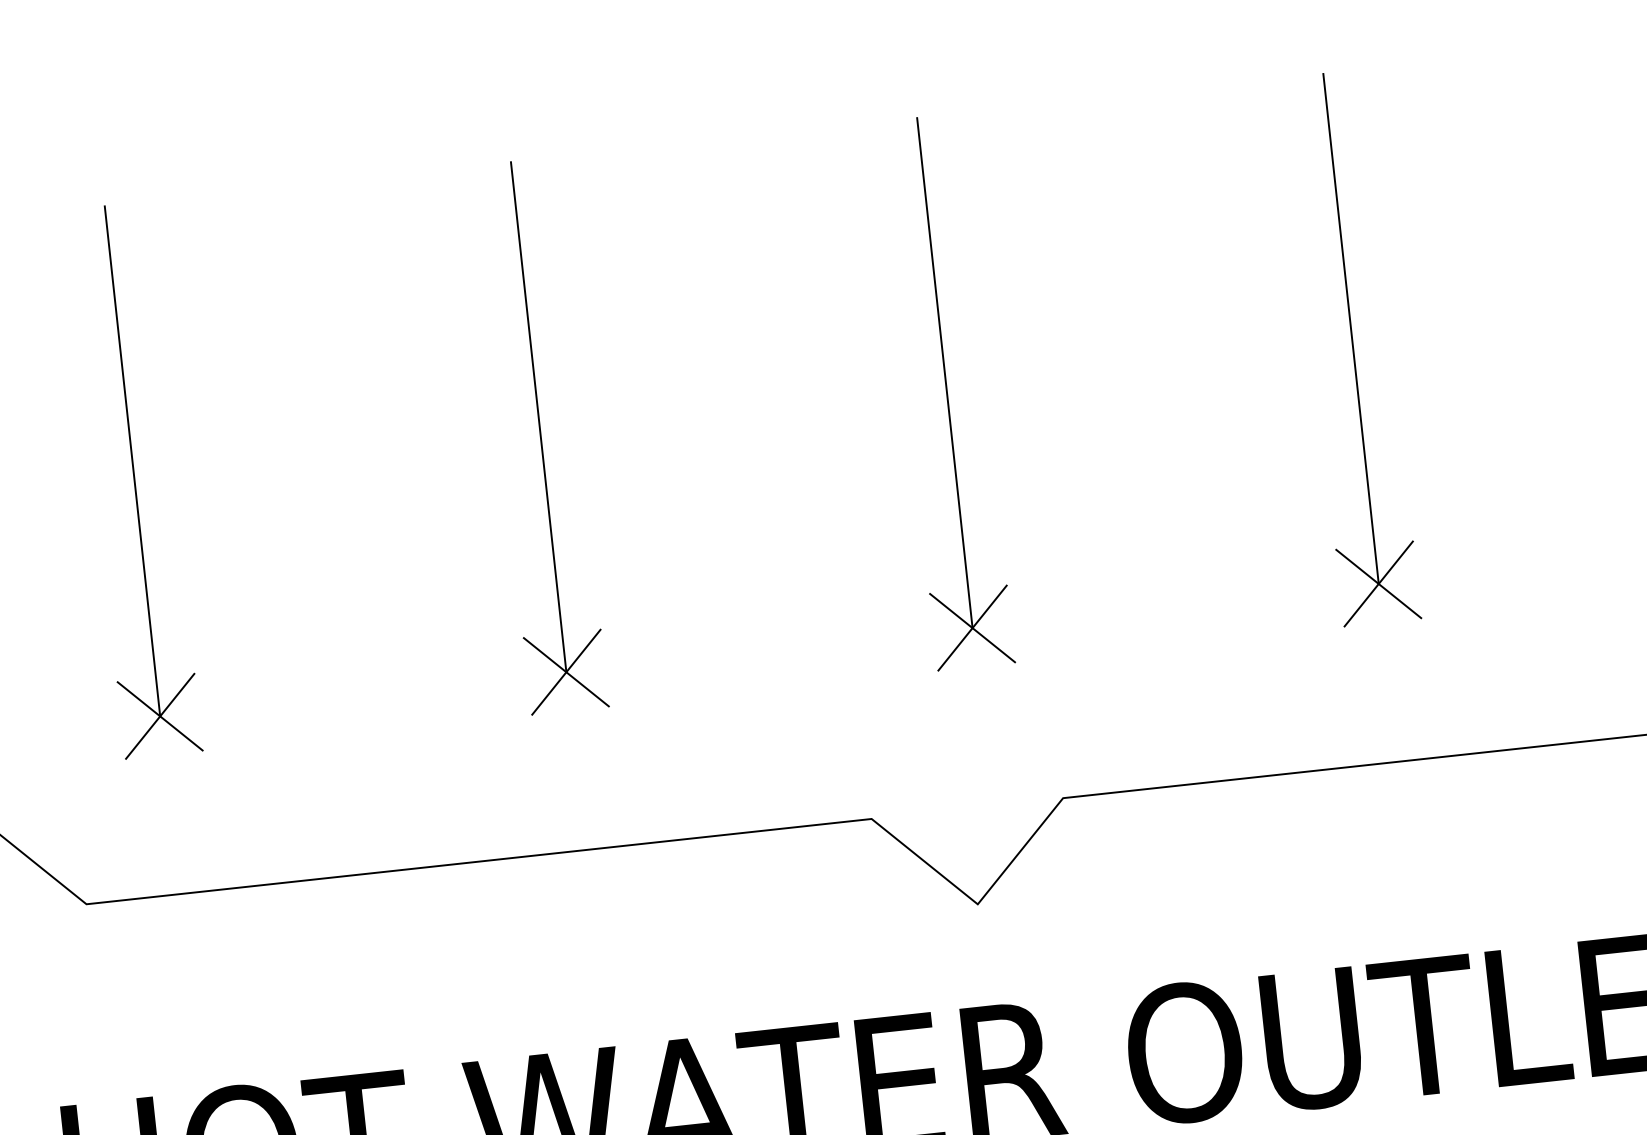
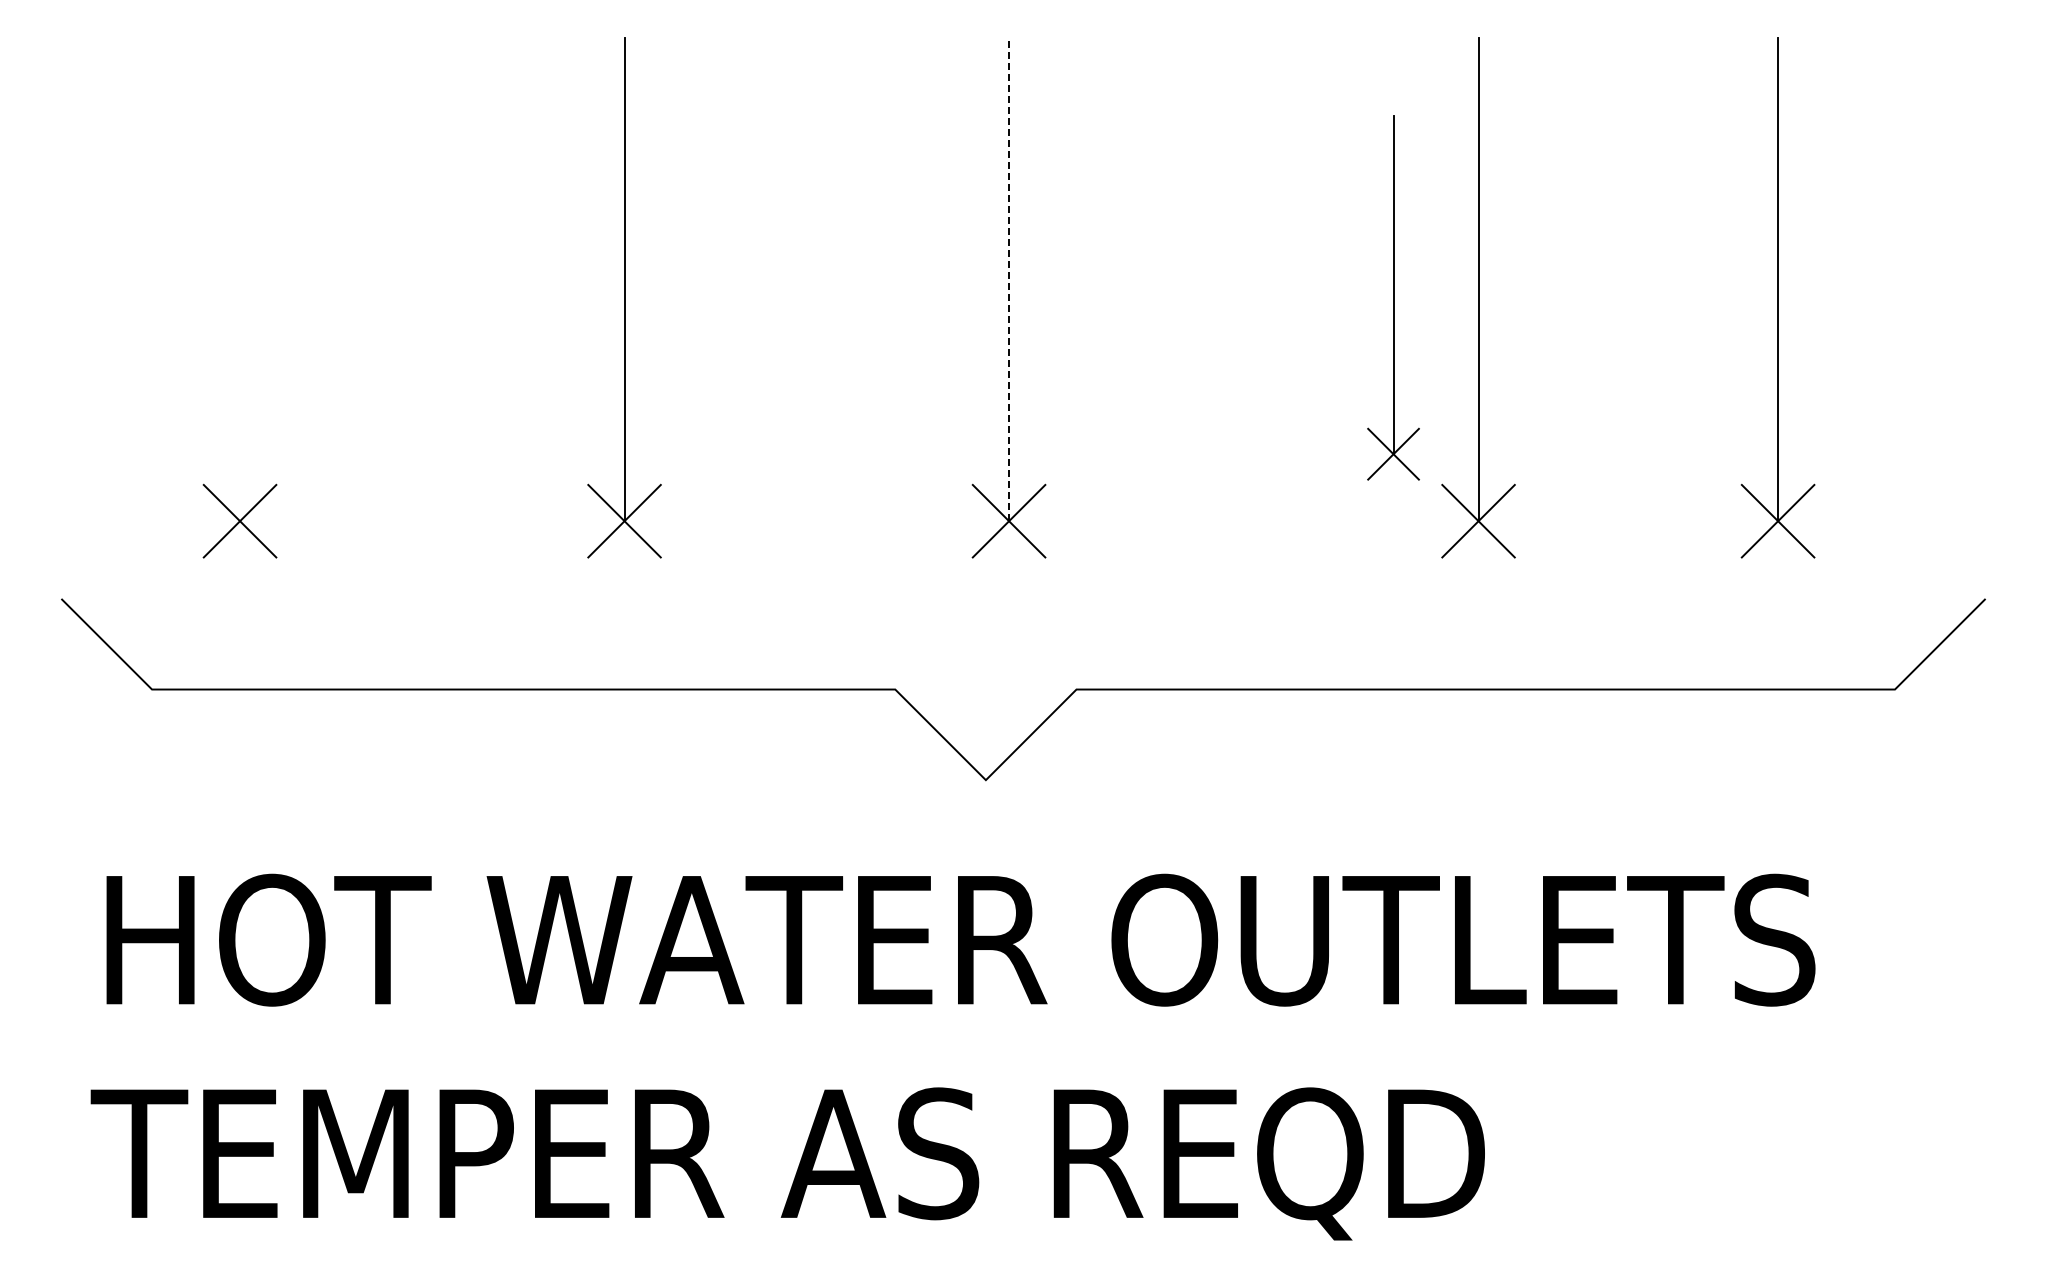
part: (1442, 337) -> (1478, 297), added
part: (1352, 347) -> (1393, 297), size x0.7
line: (945, 372) -> (1009, 279), solid -> dashed
line: (132, 460) -> (240, 279), removed

